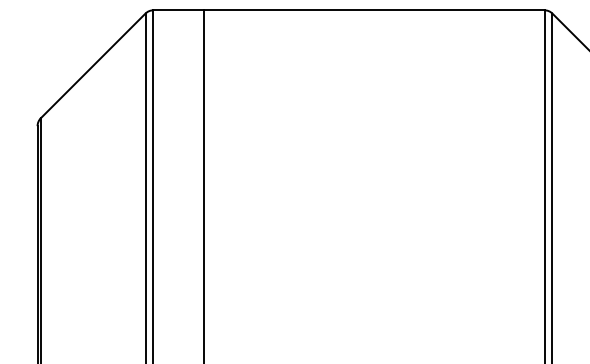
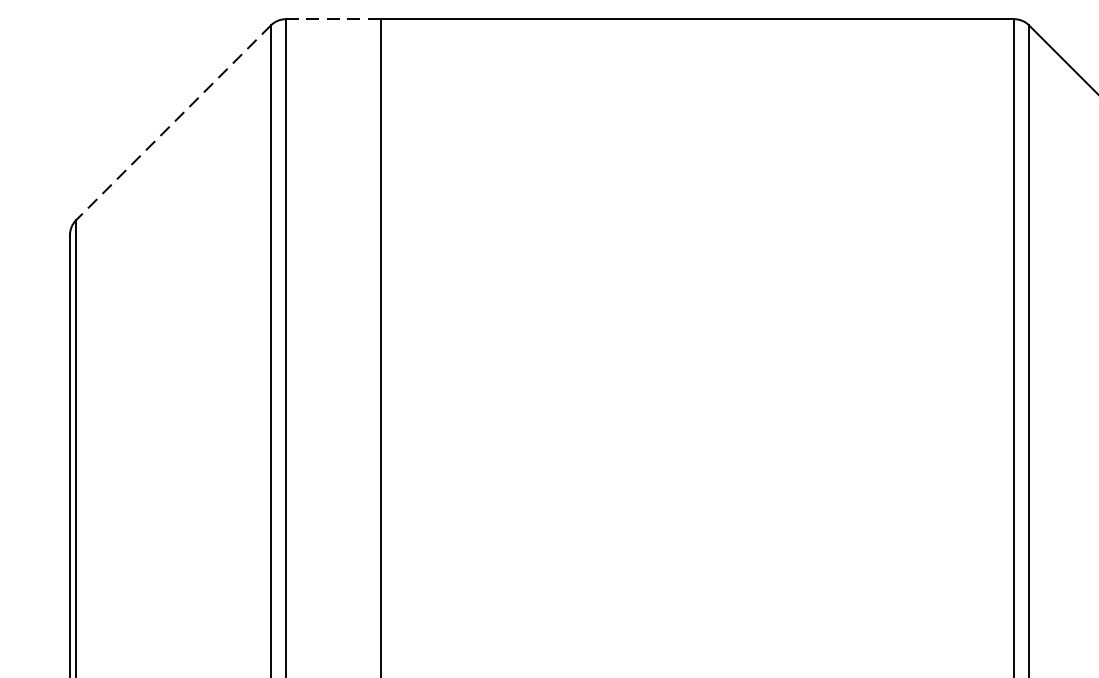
line: (178, 10) -> (332, 19), solid -> dashed
line: (92, 66) -> (172, 123), solid -> dashed

